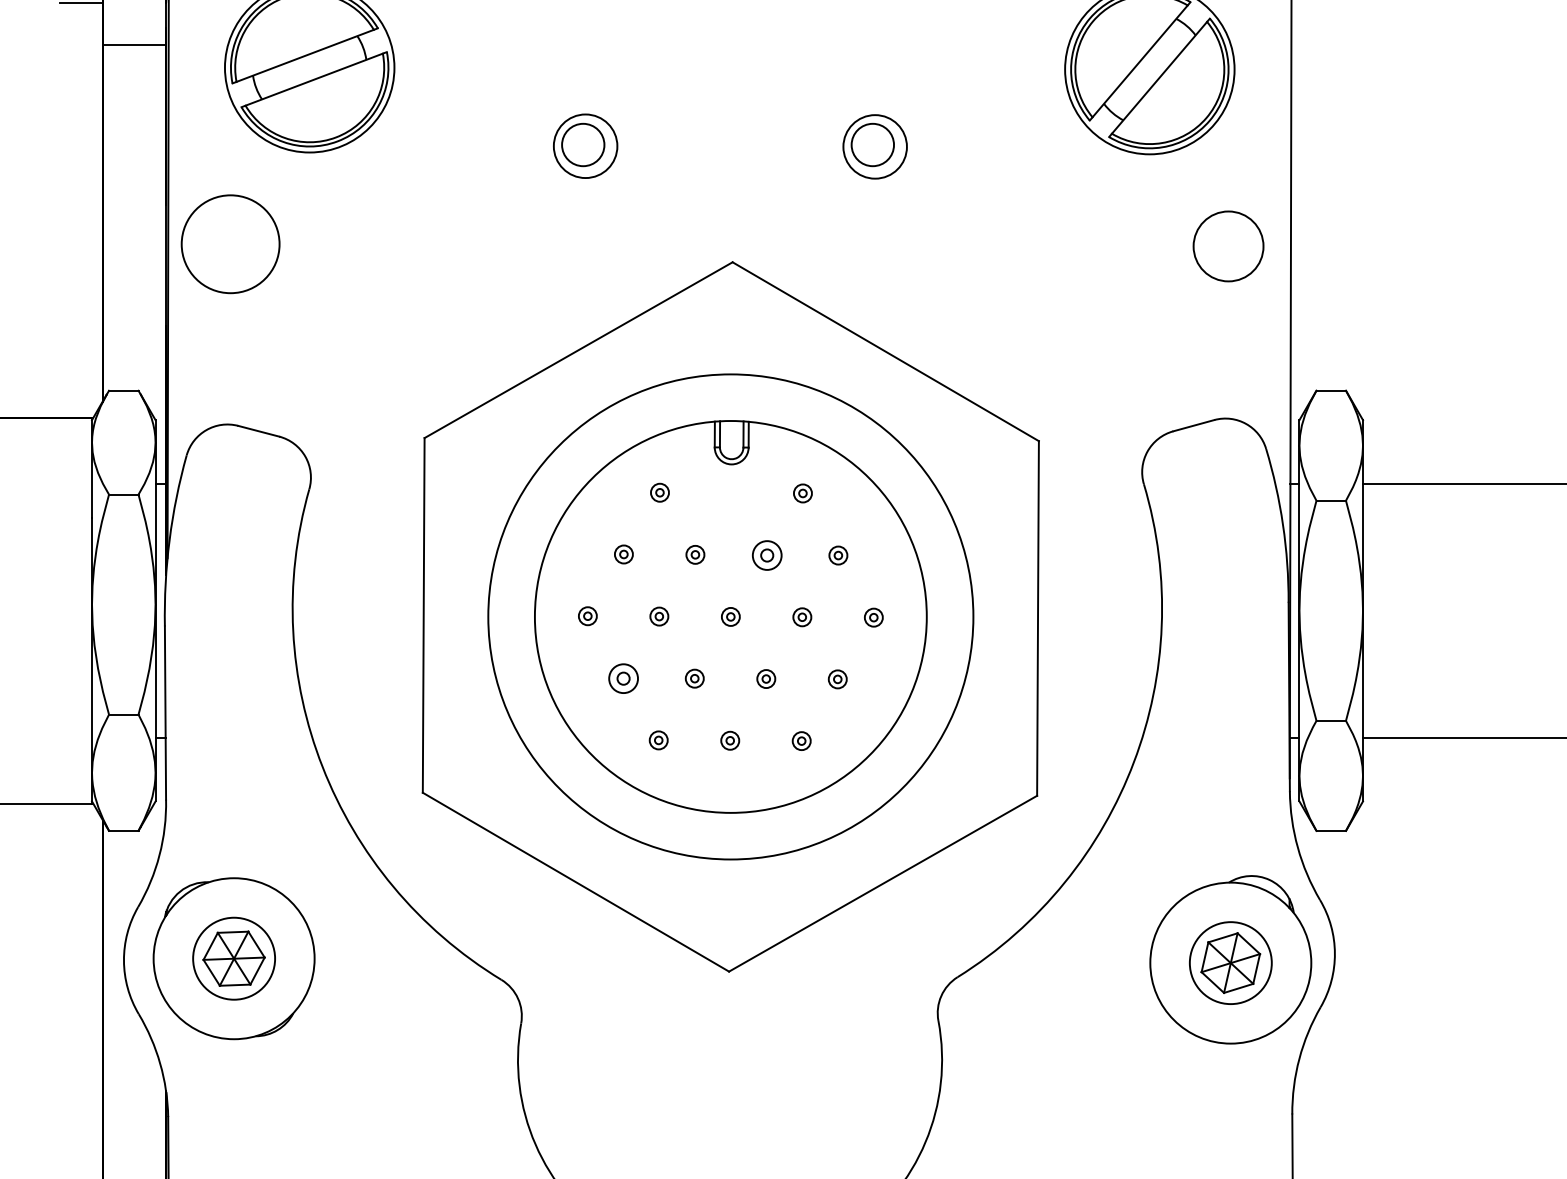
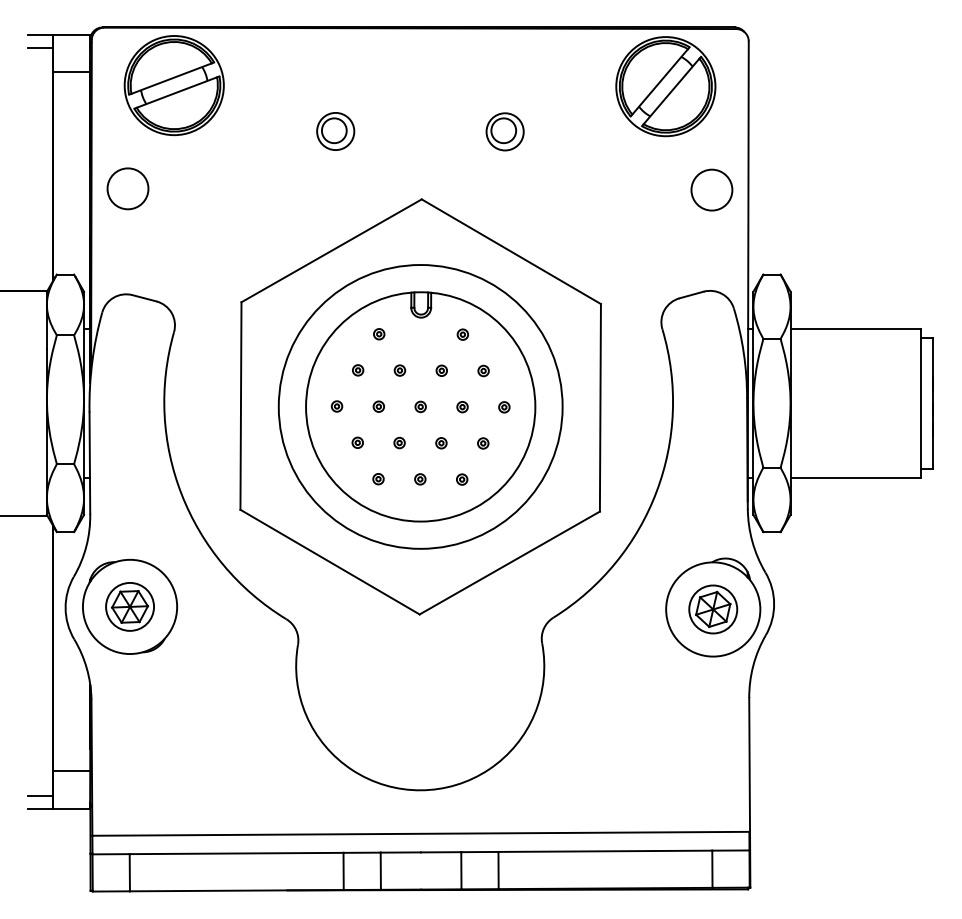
circle: (229, 243) -> (127, 188), size x0.71
part: (766, 554) -> (441, 370), size x0.62
part: (622, 677) -> (357, 442), size x0.62

